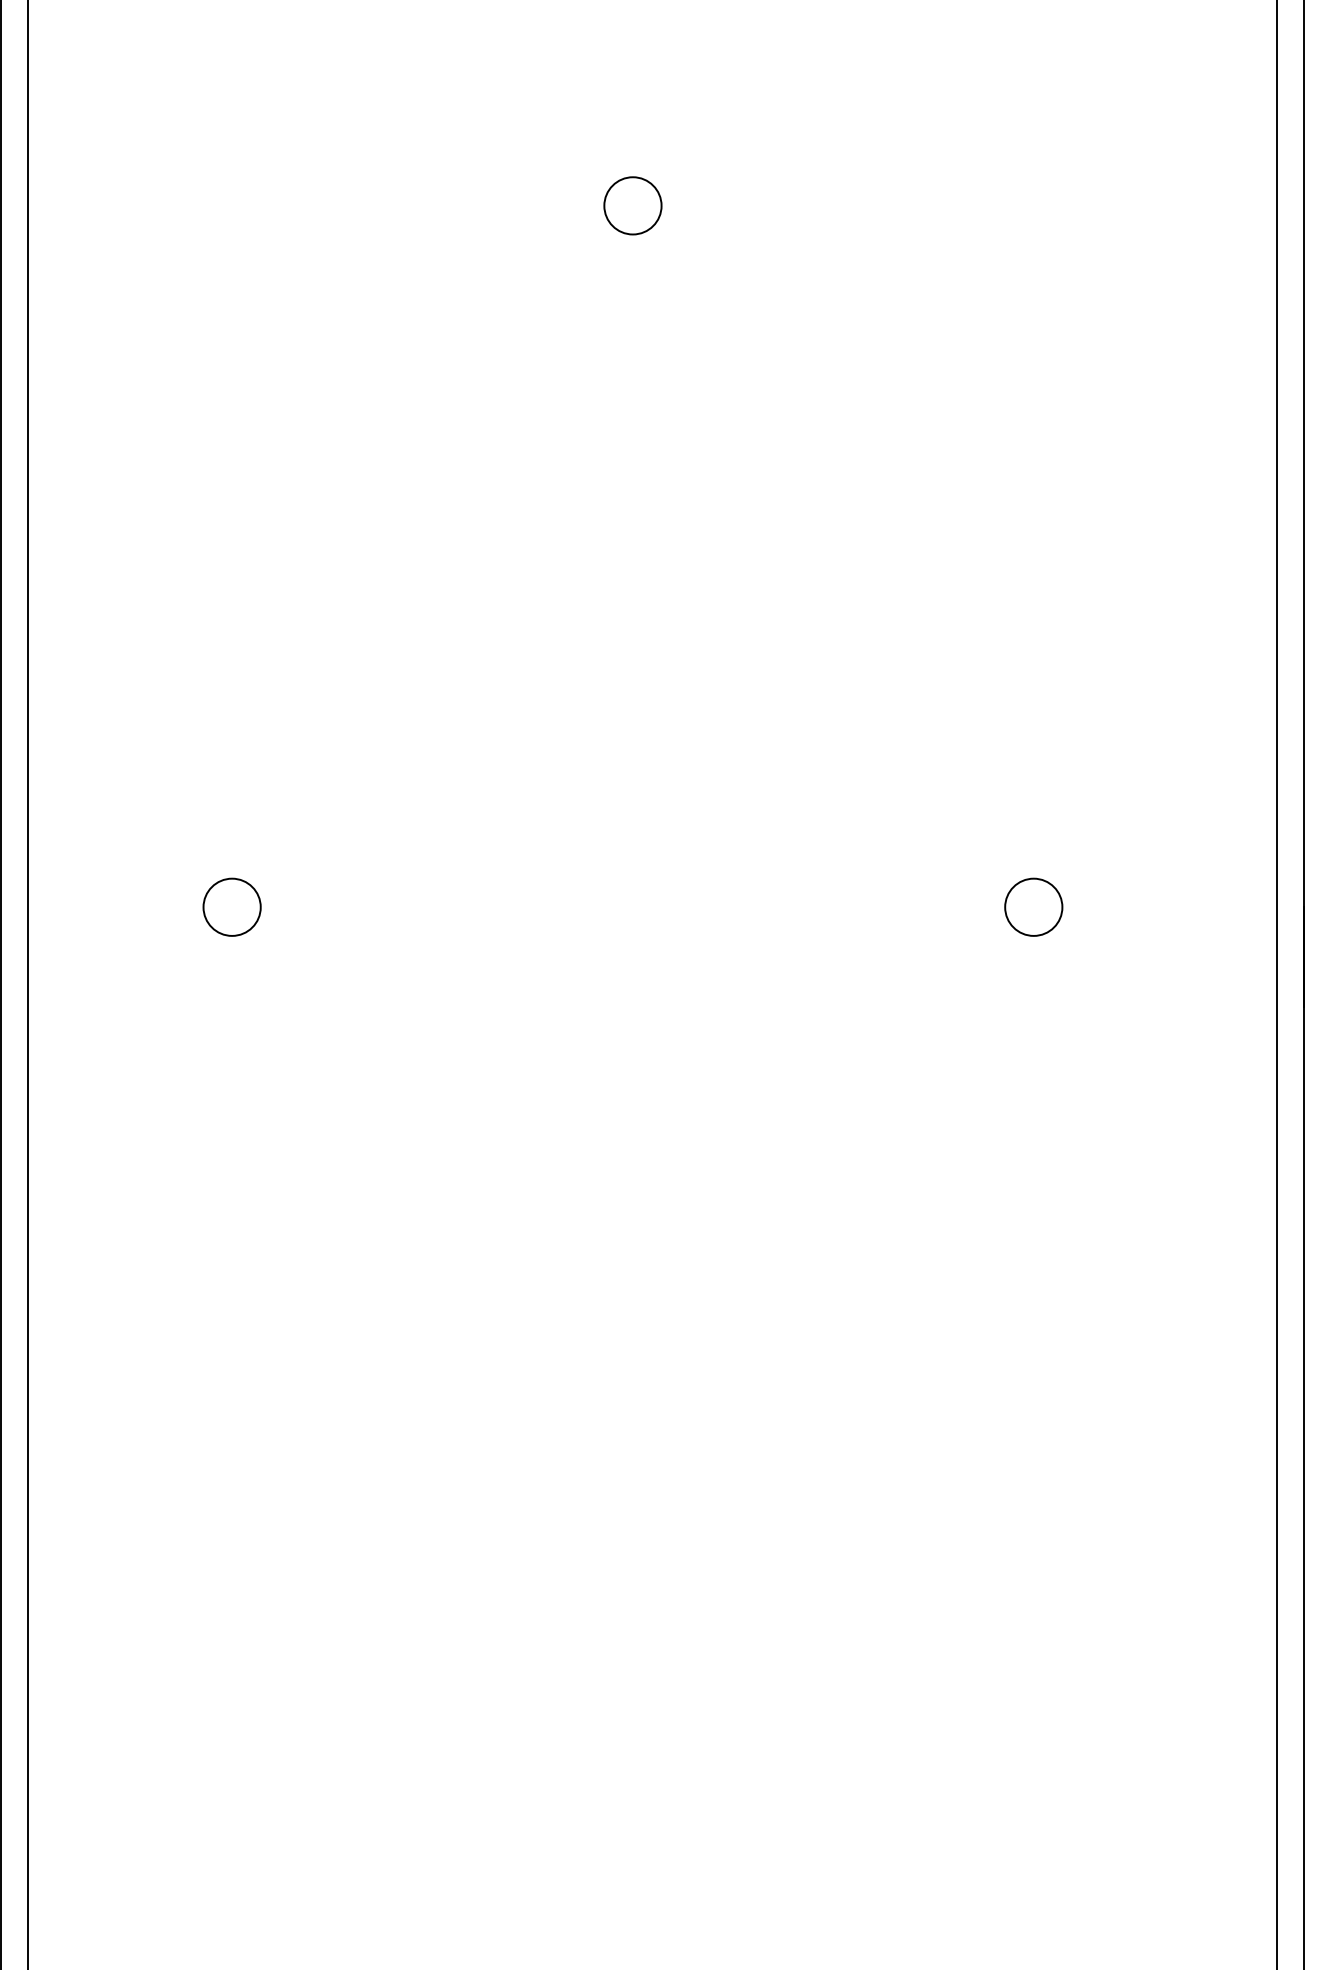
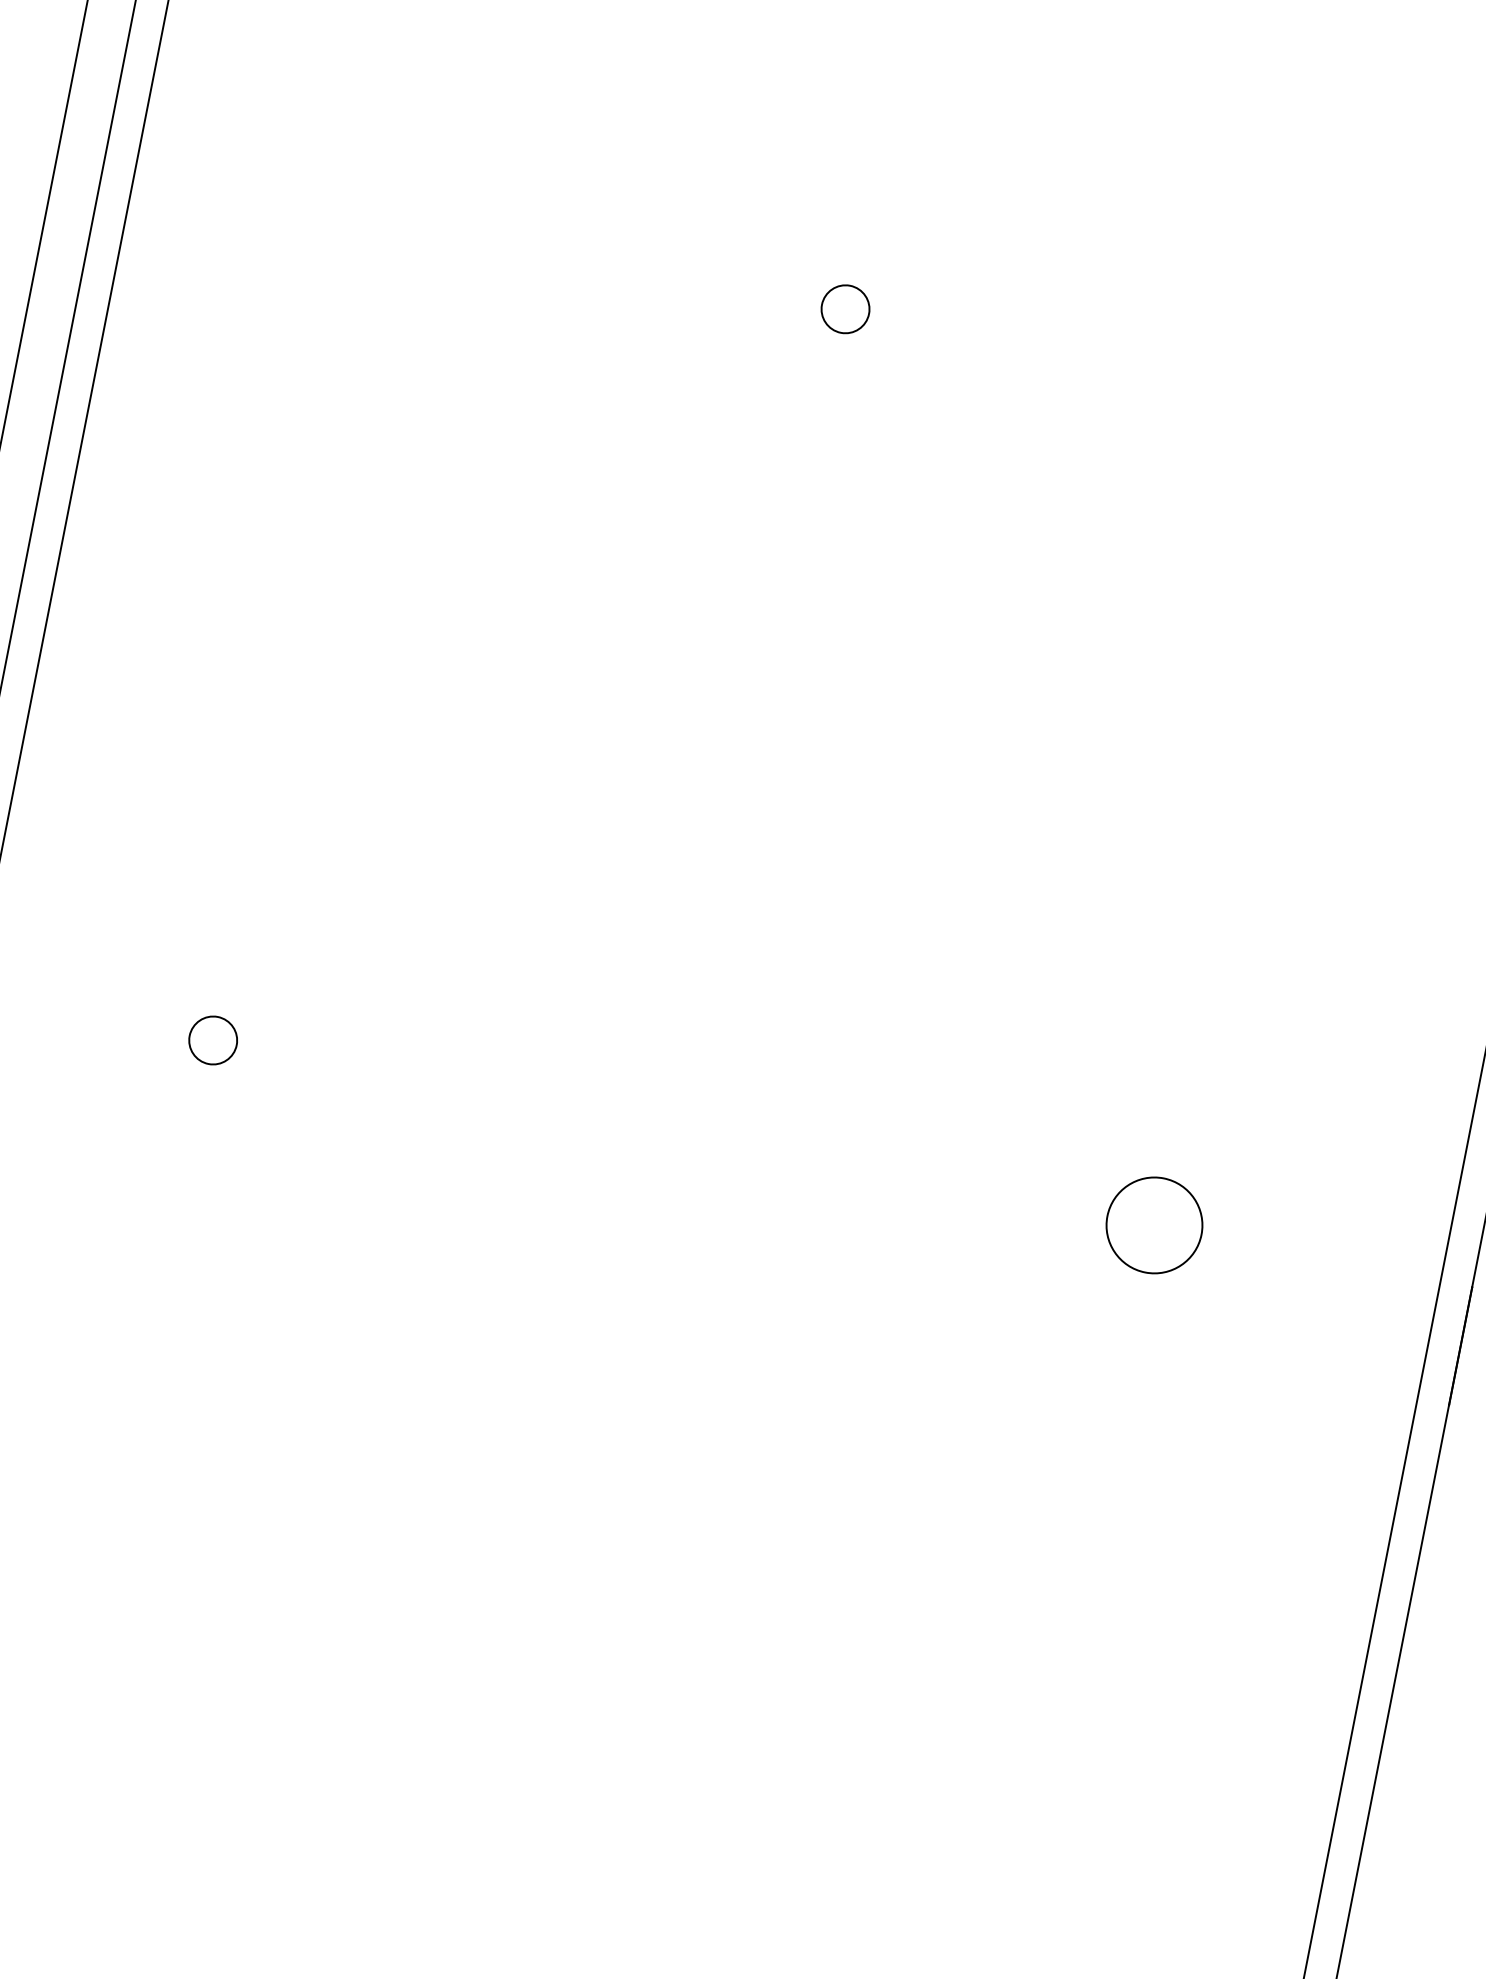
circle: (632, 205) -> (845, 308), size x0.7
circle: (231, 906) -> (212, 1039), size x0.7
circle: (1033, 906) -> (1154, 1224), size x1.4

